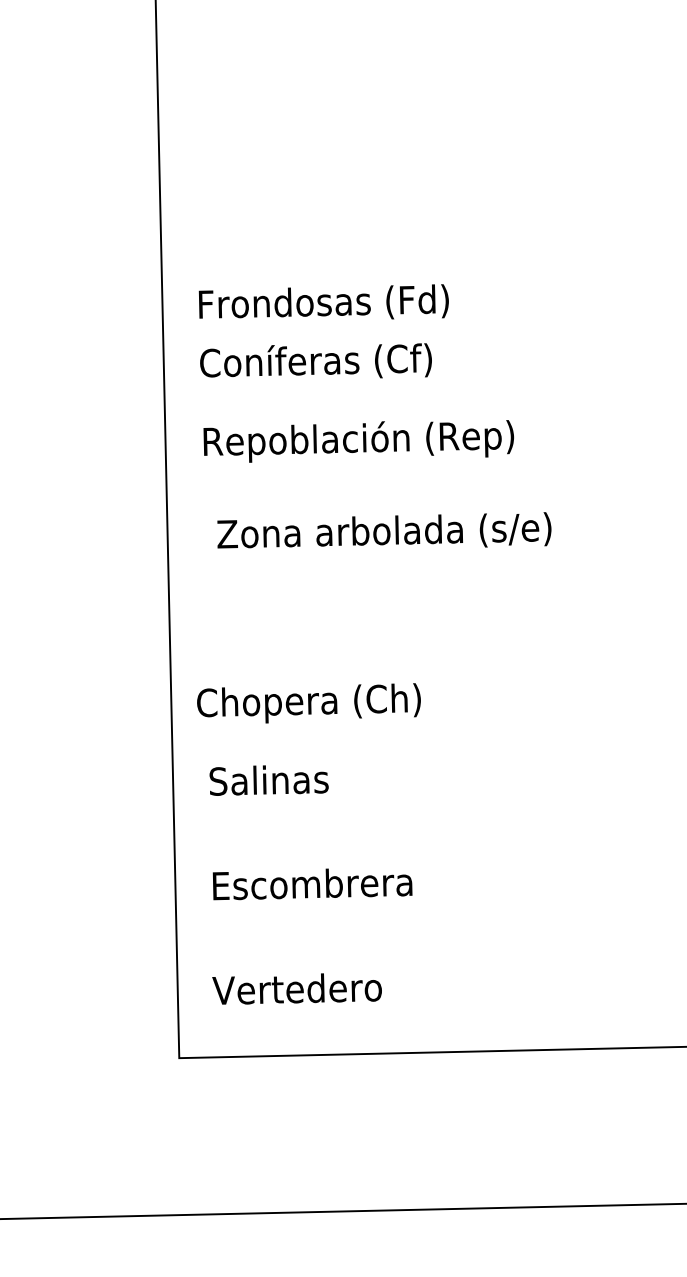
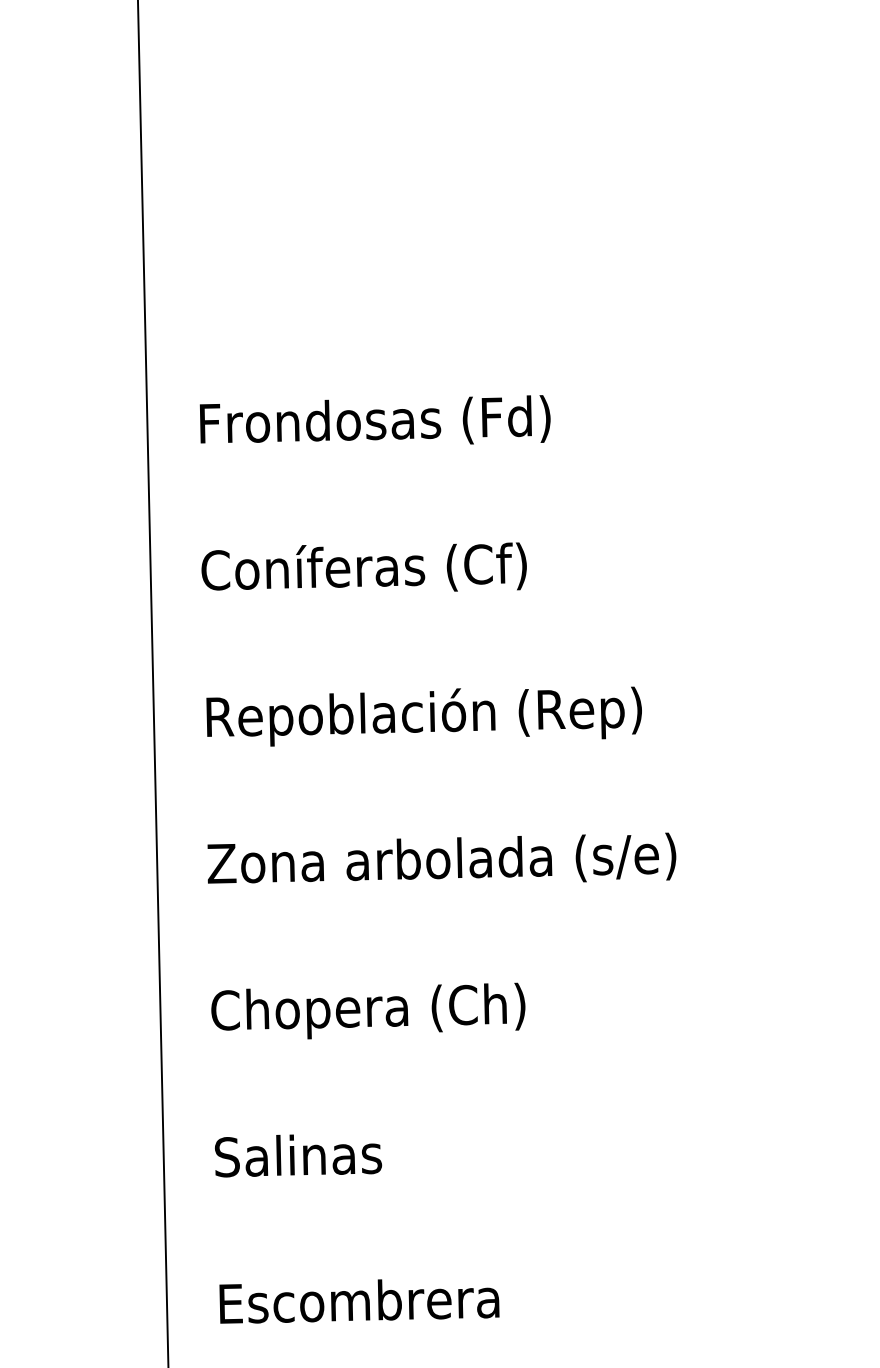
text: (323, 301) -> (374, 419), moved
text: (358, 441) -> (423, 716), moved
text: (384, 530) -> (442, 858), moved
text: (308, 703) -> (367, 1011), moved

